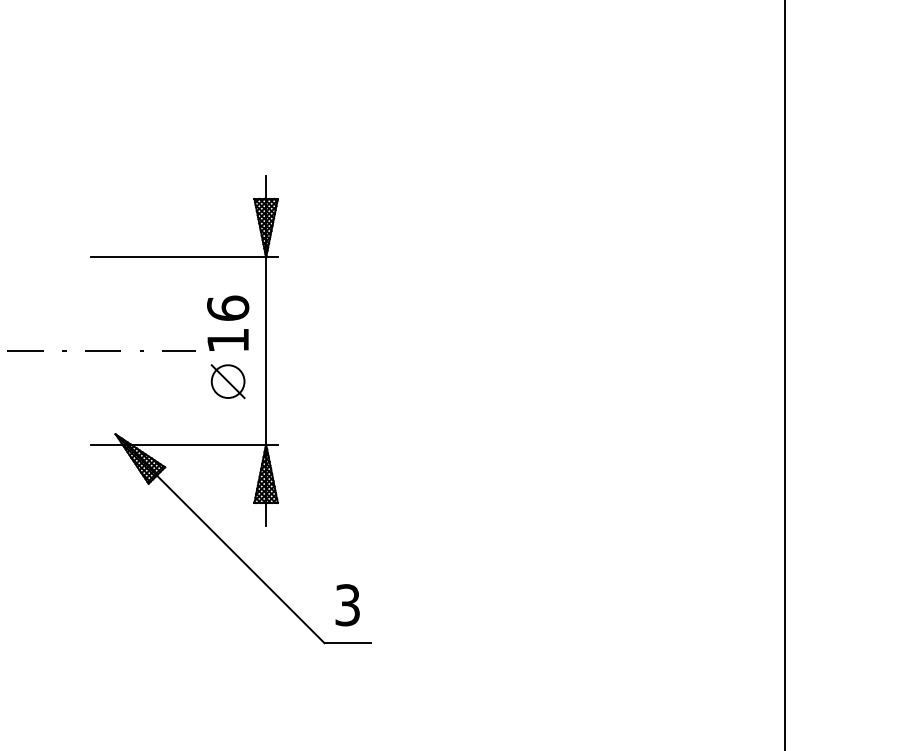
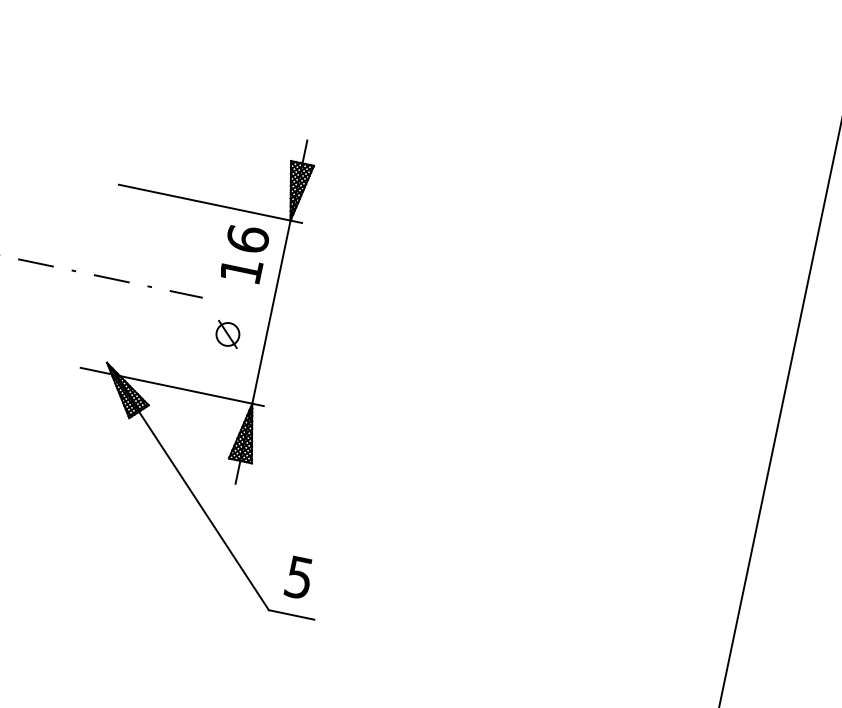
text: (228, 322) -> (245, 253), moved
part: (227, 381) -> (227, 334), size x0.7
text: (347, 604) -> (299, 576), 3 -> 5

